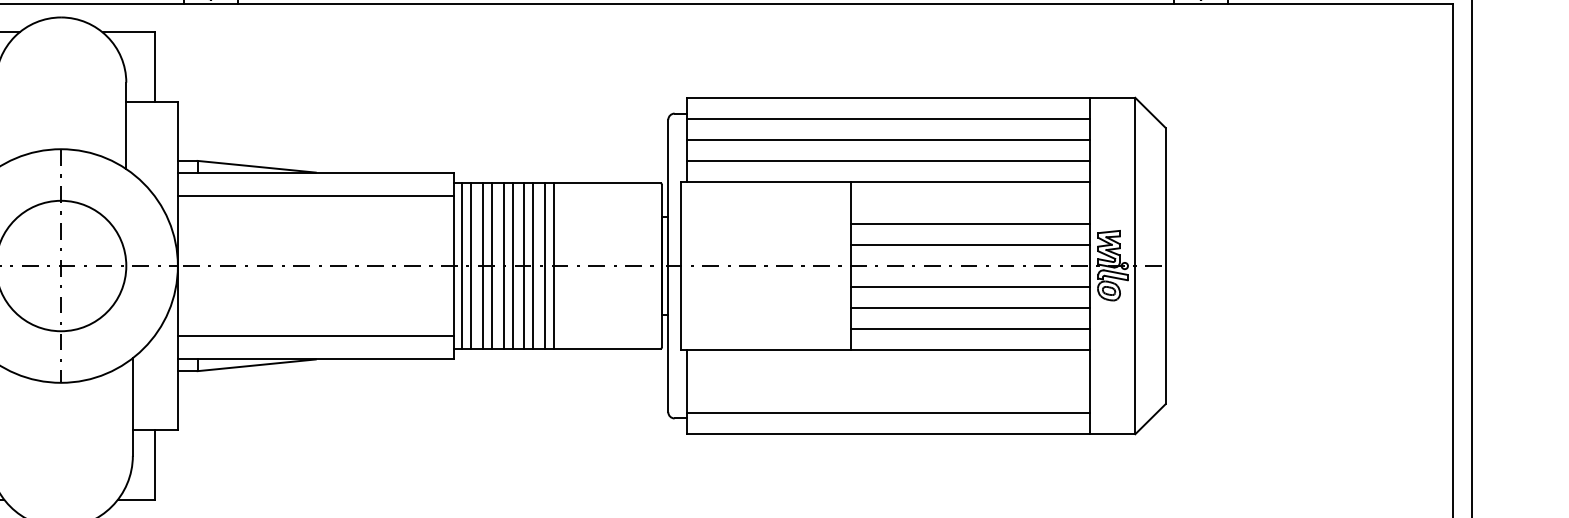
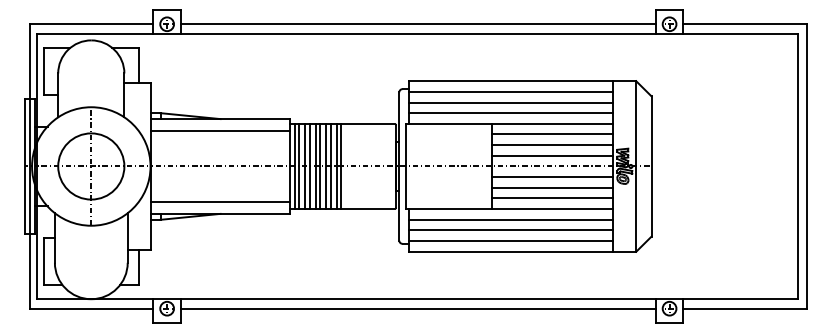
line: (970, 202) -> (552, 134), added
line: (889, 370) -> (511, 219), added
line: (889, 392) -> (511, 230), added

